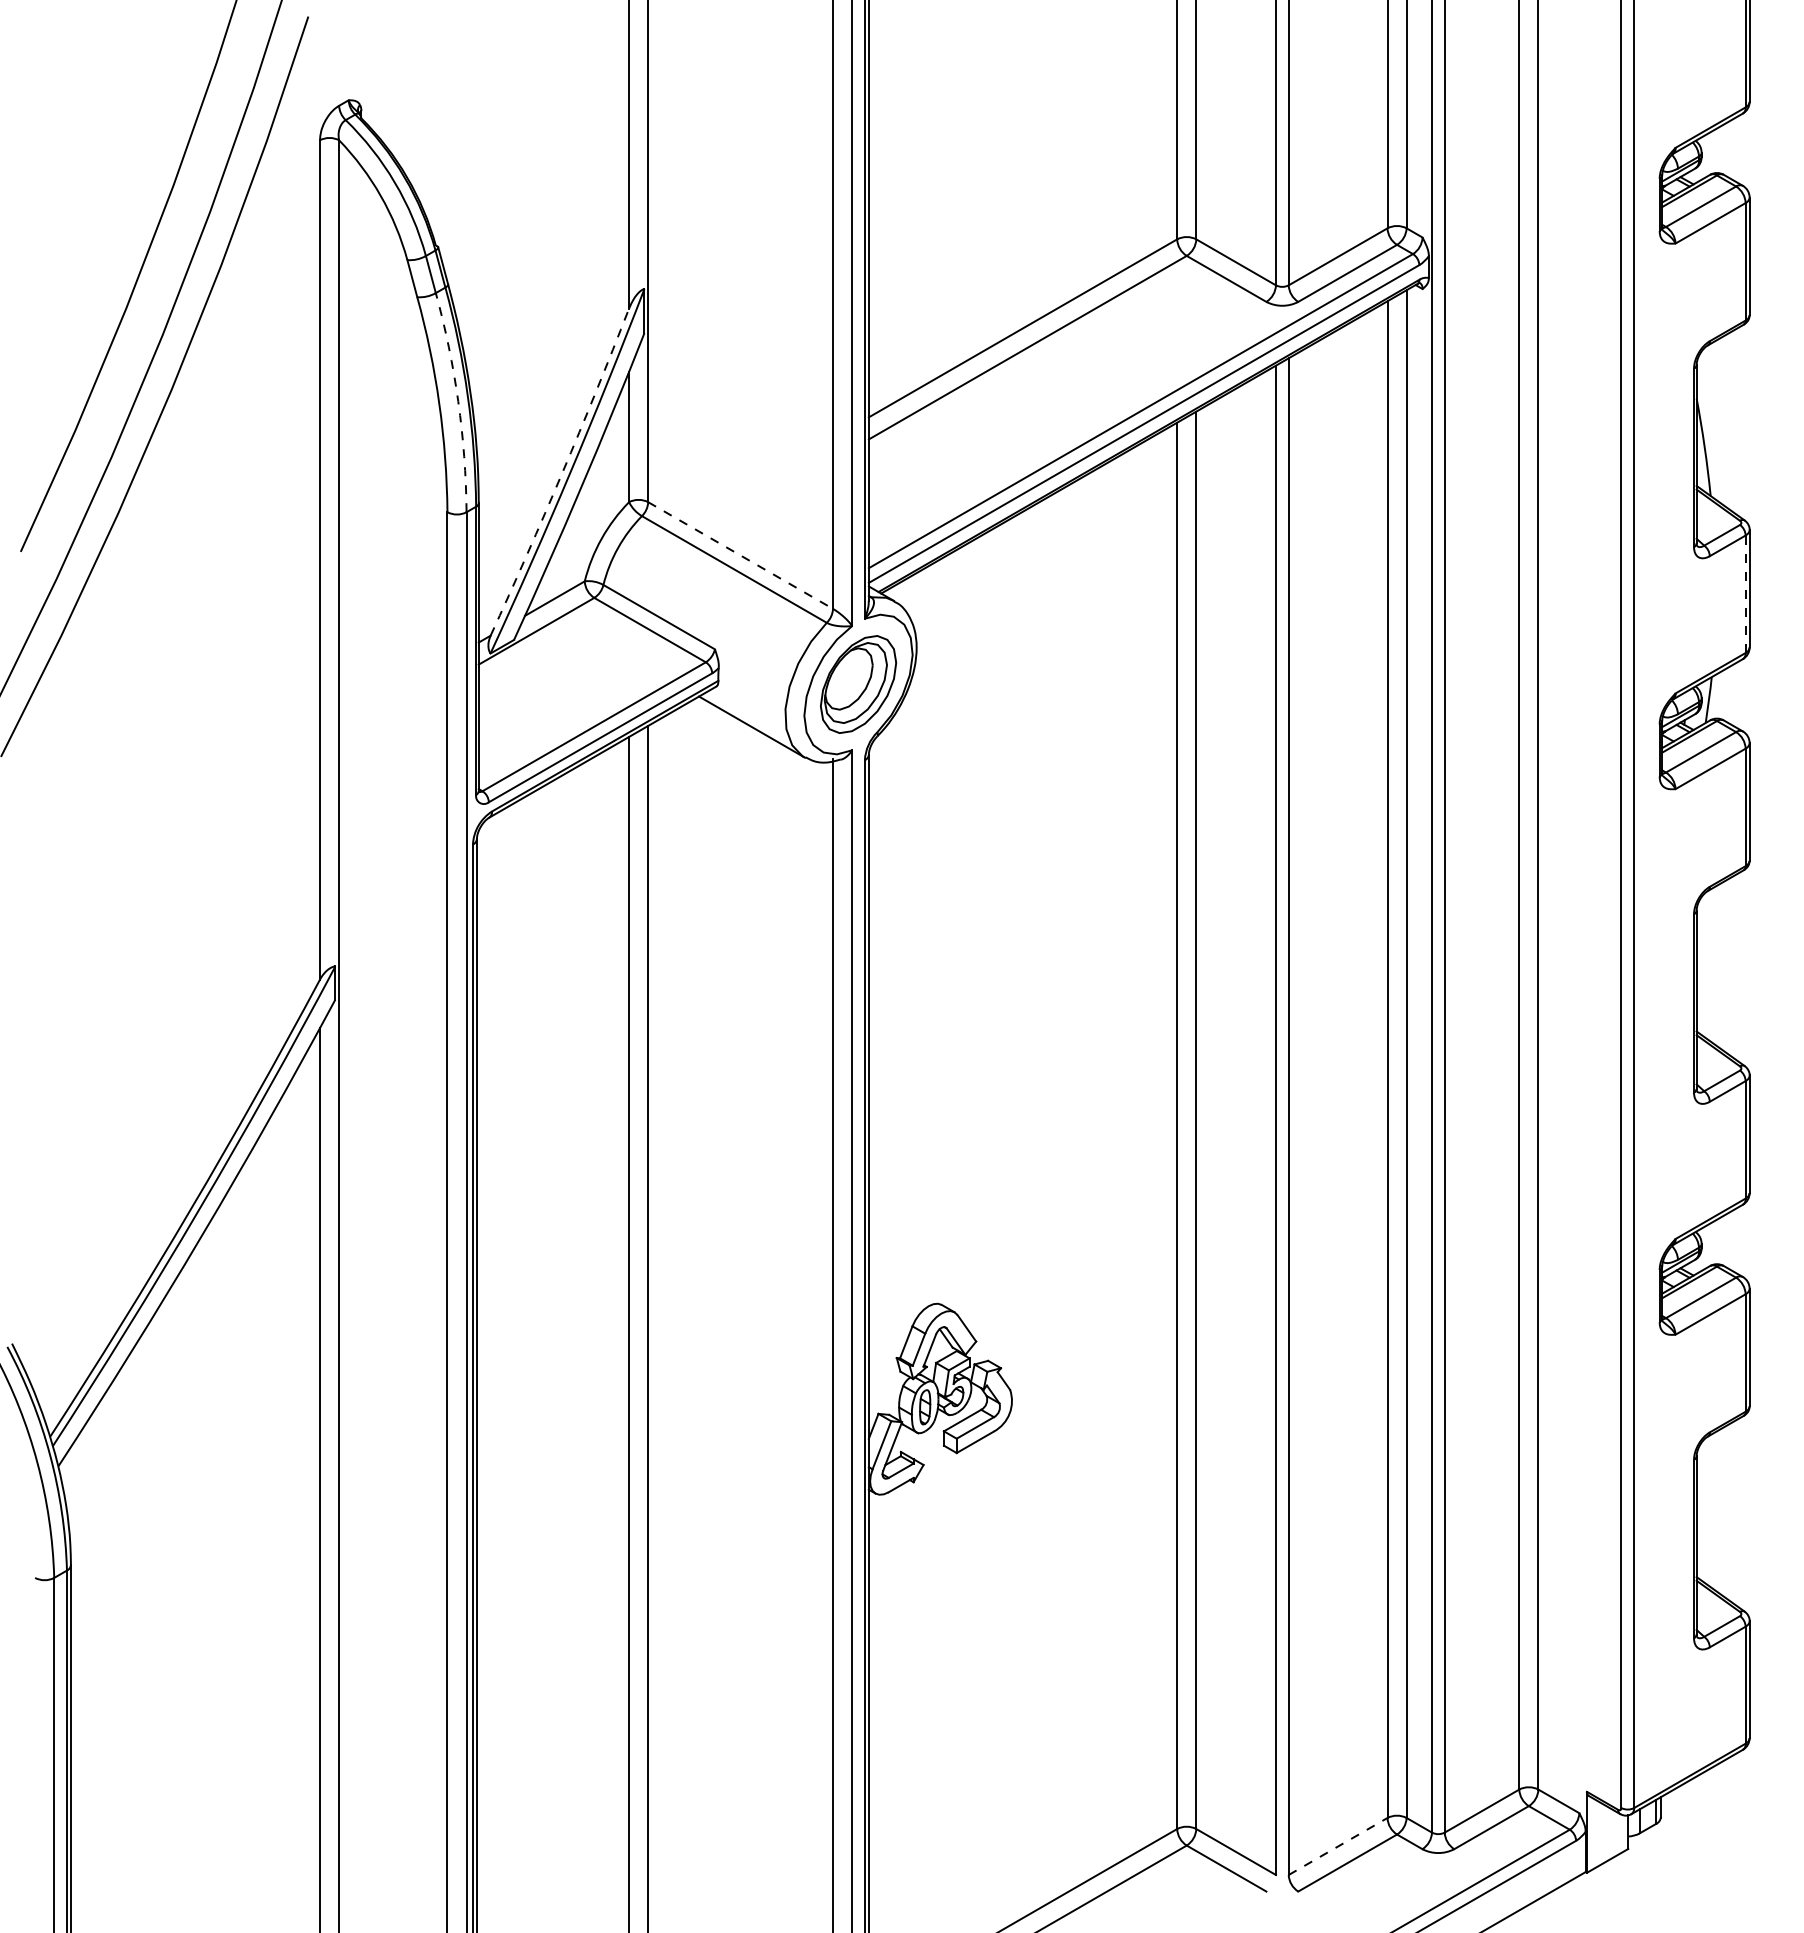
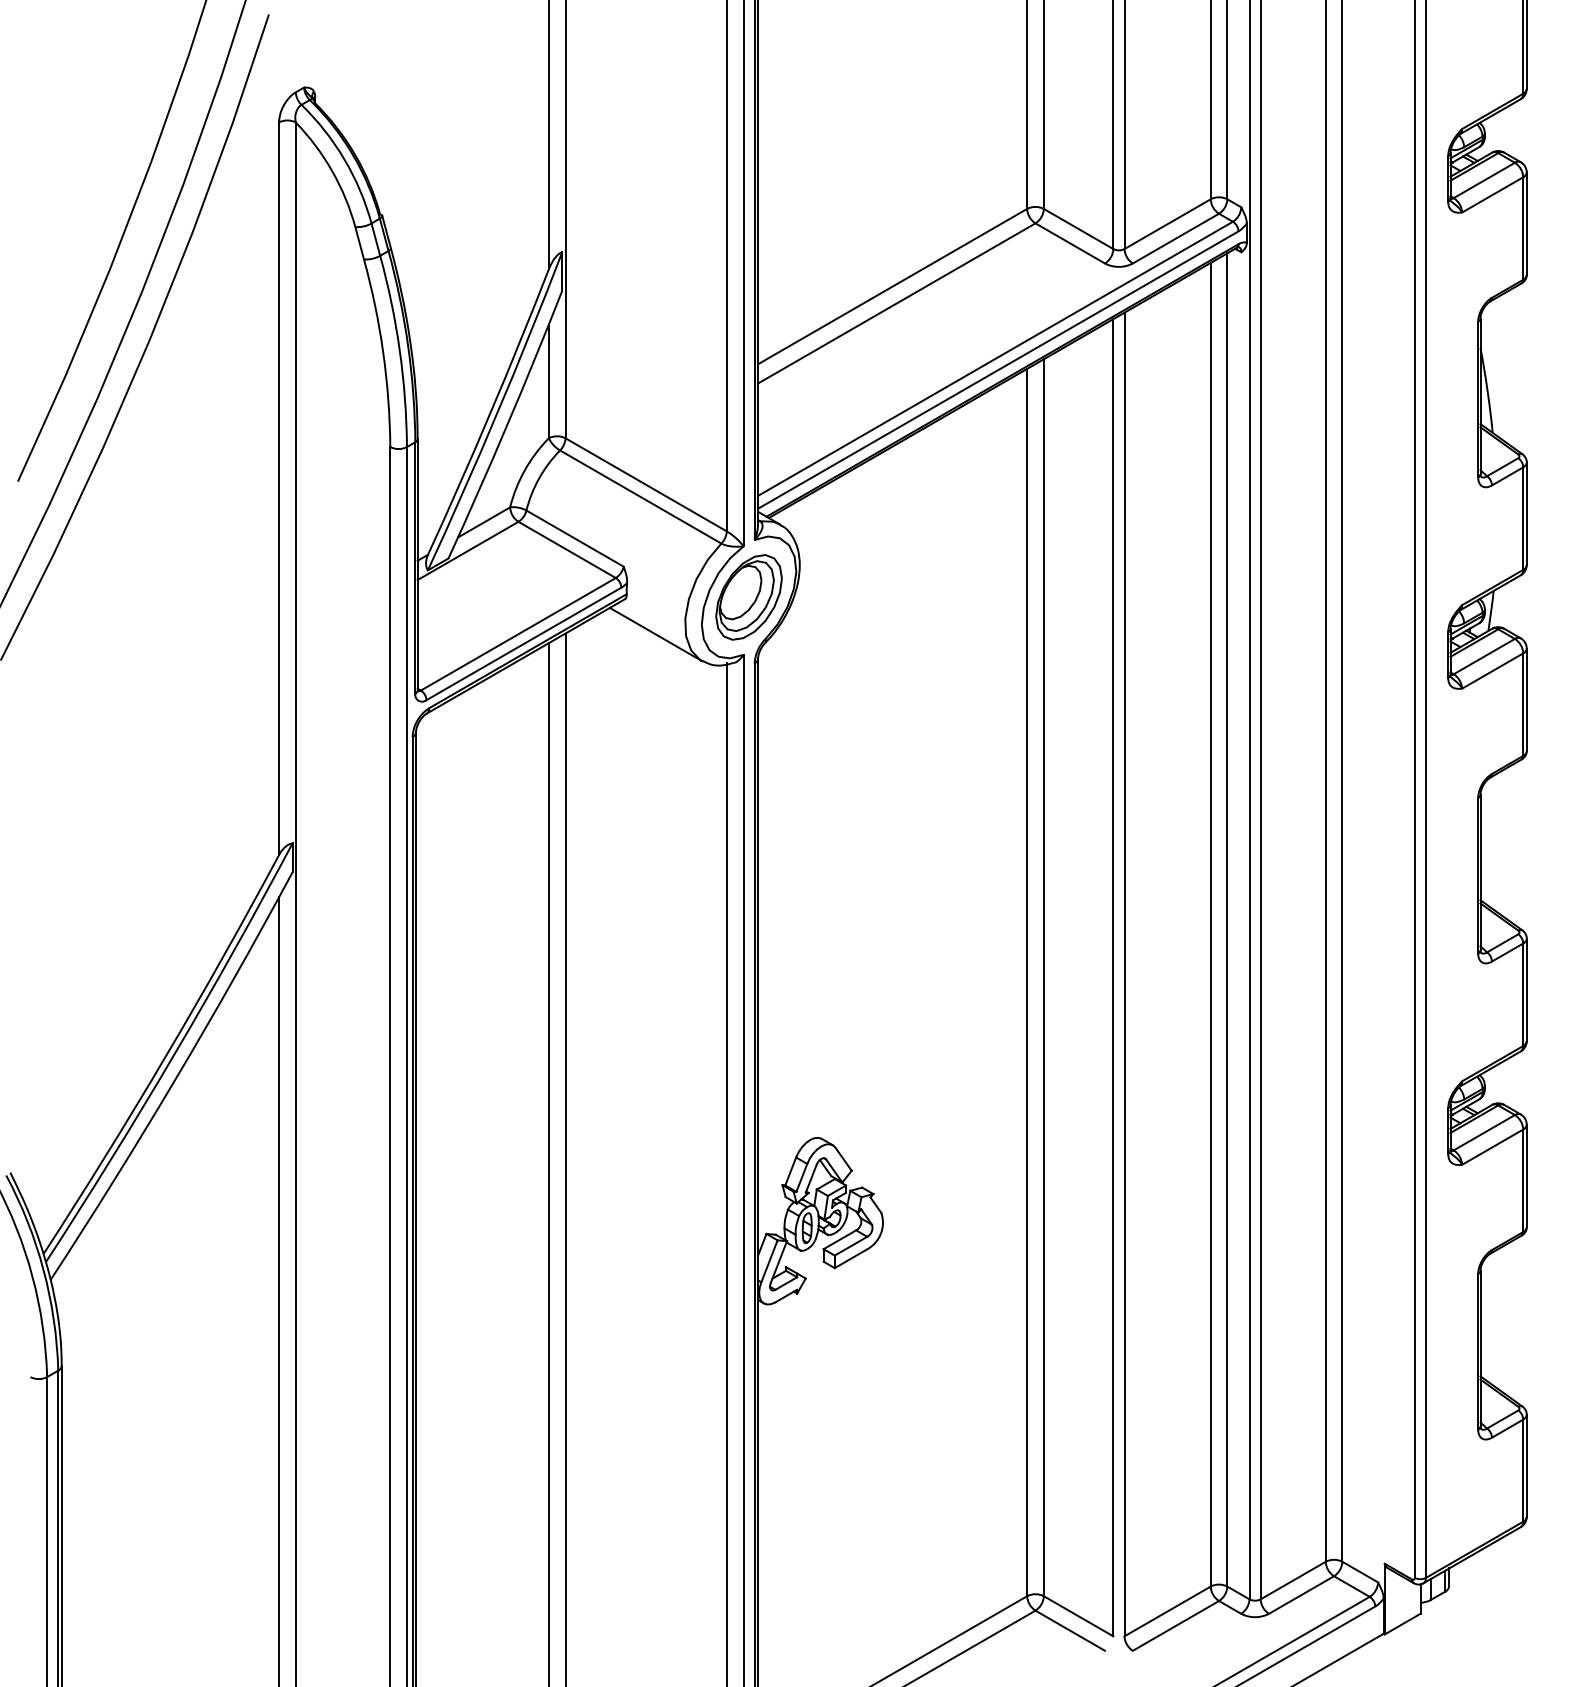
arc: (458, 401) -> (399, 350), dashed -> solid
arc: (562, 473) -> (490, 413), dashed -> solid
line: (740, 555) -> (646, 484), dashed -> solid
line: (1745, 594) -> (1523, 518), dashed -> solid
line: (1338, 1846) -> (1167, 1611), dashed -> solid

